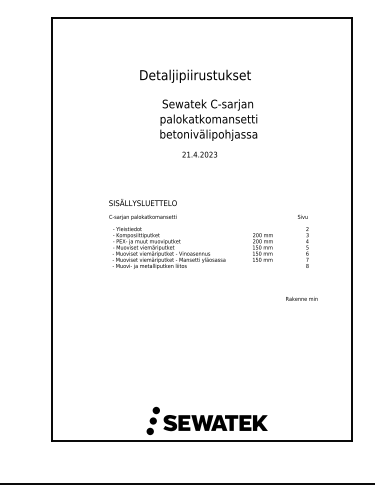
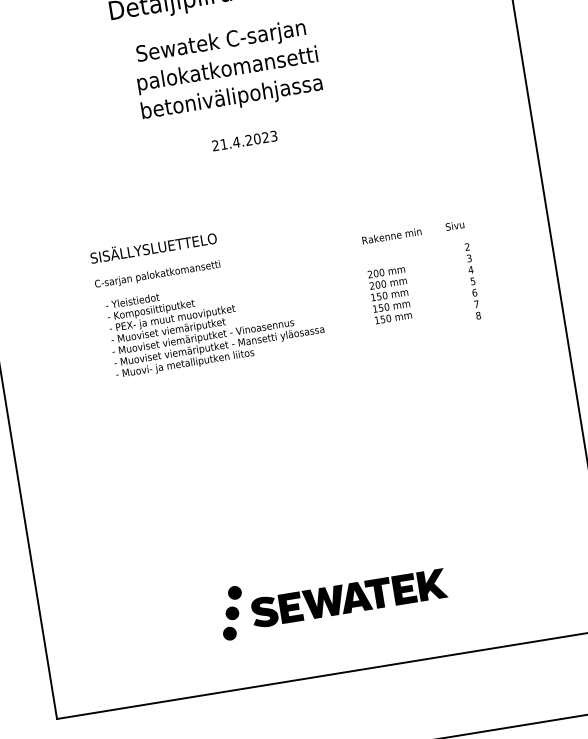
text: (208, 119) -> (226, 69), moved
text: (301, 298) -> (391, 235), moved
part: (206, 420) -> (331, 596), moved

